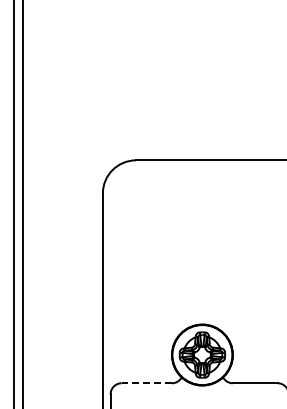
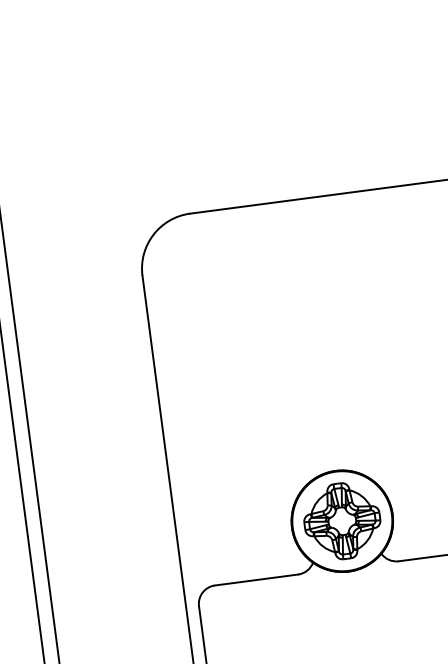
line: (146, 383) -> (256, 580), dashed -> solid

